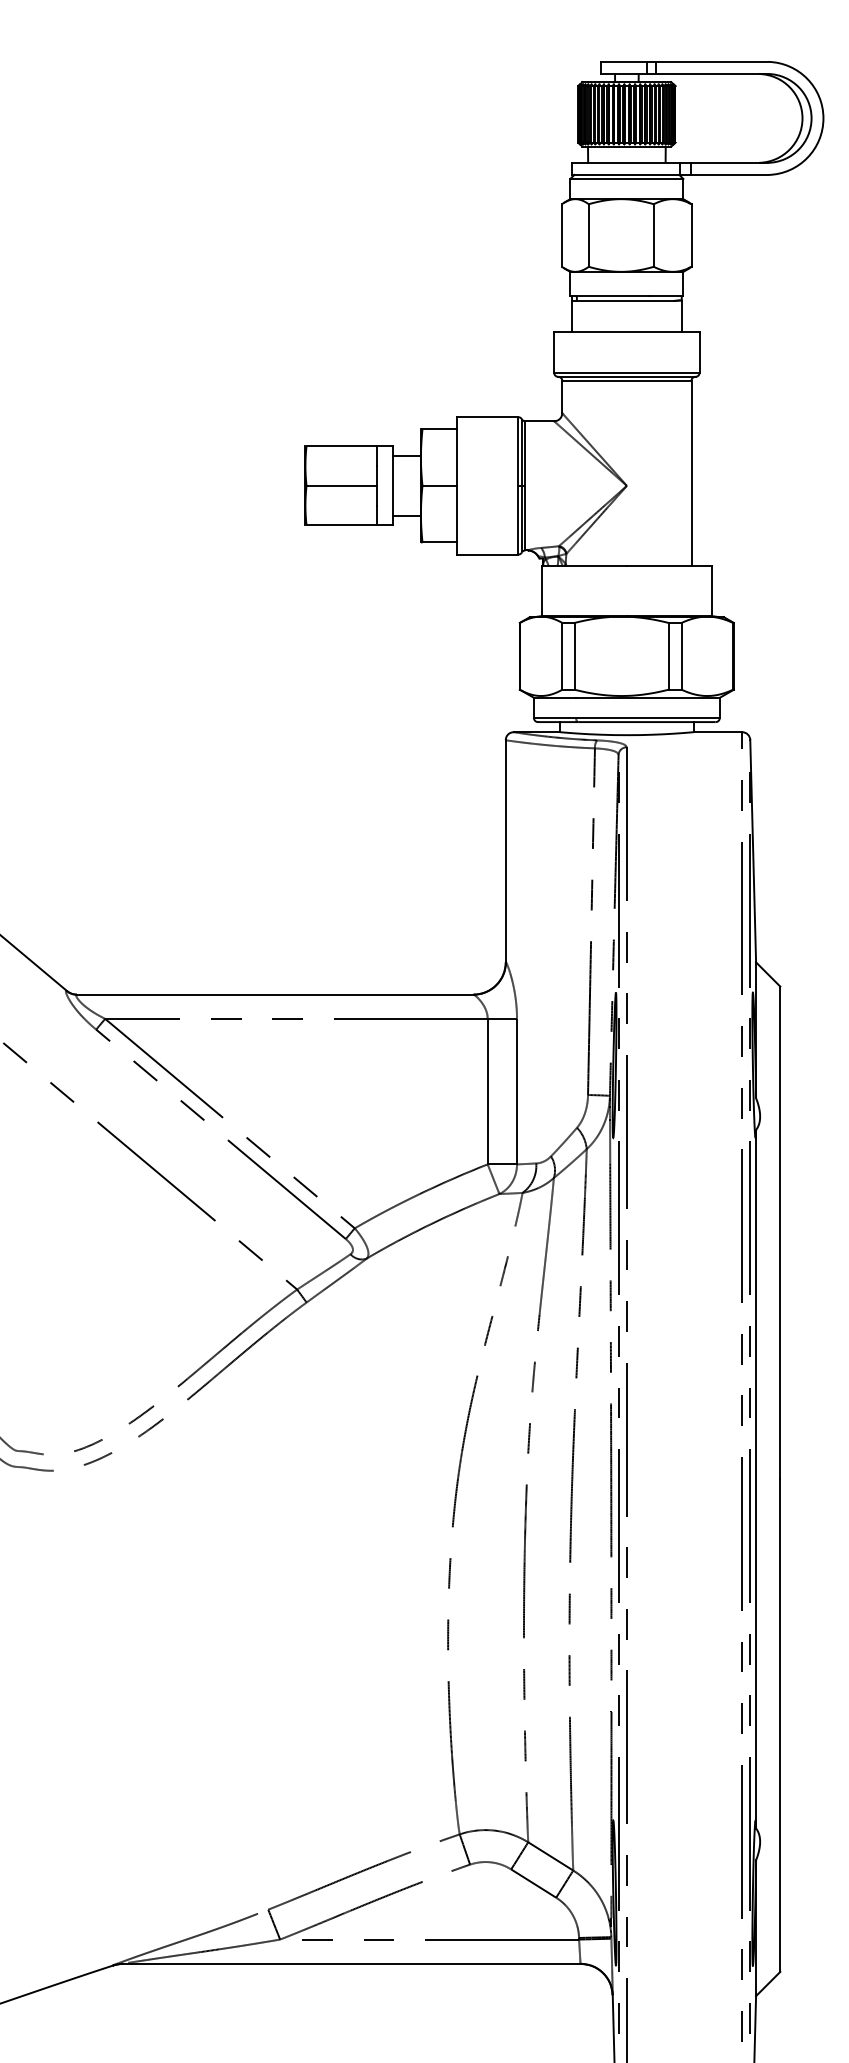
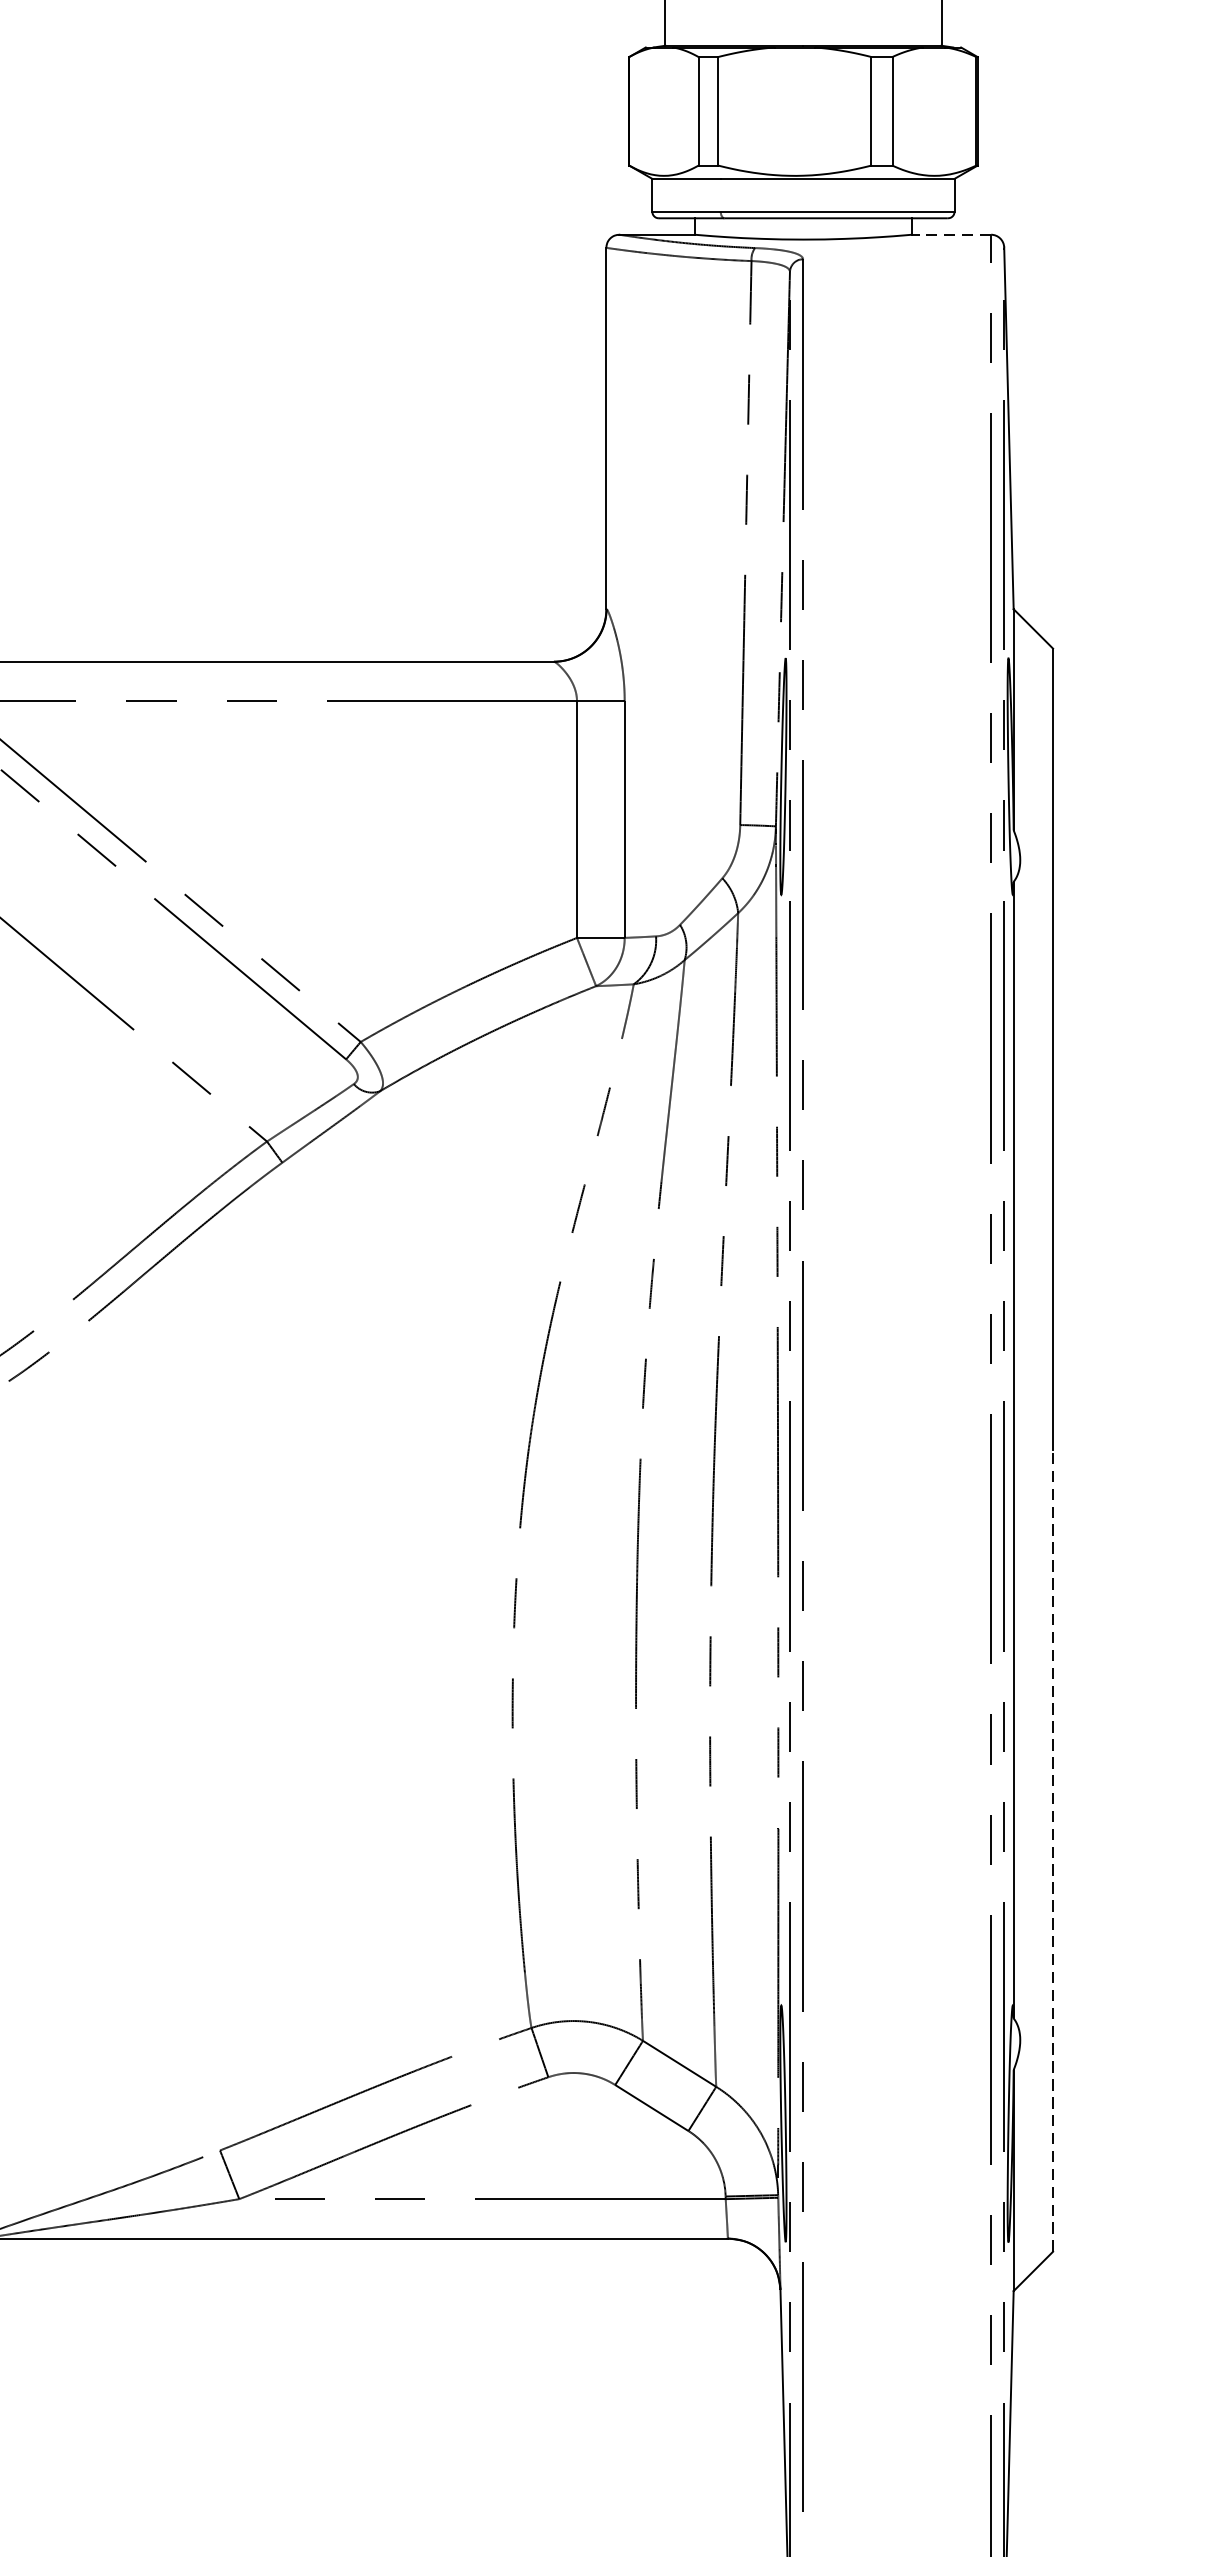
line: (717, 732) -> (950, 235), solid -> dashed
line: (780, 1725) -> (1053, 1850), solid -> dashed

